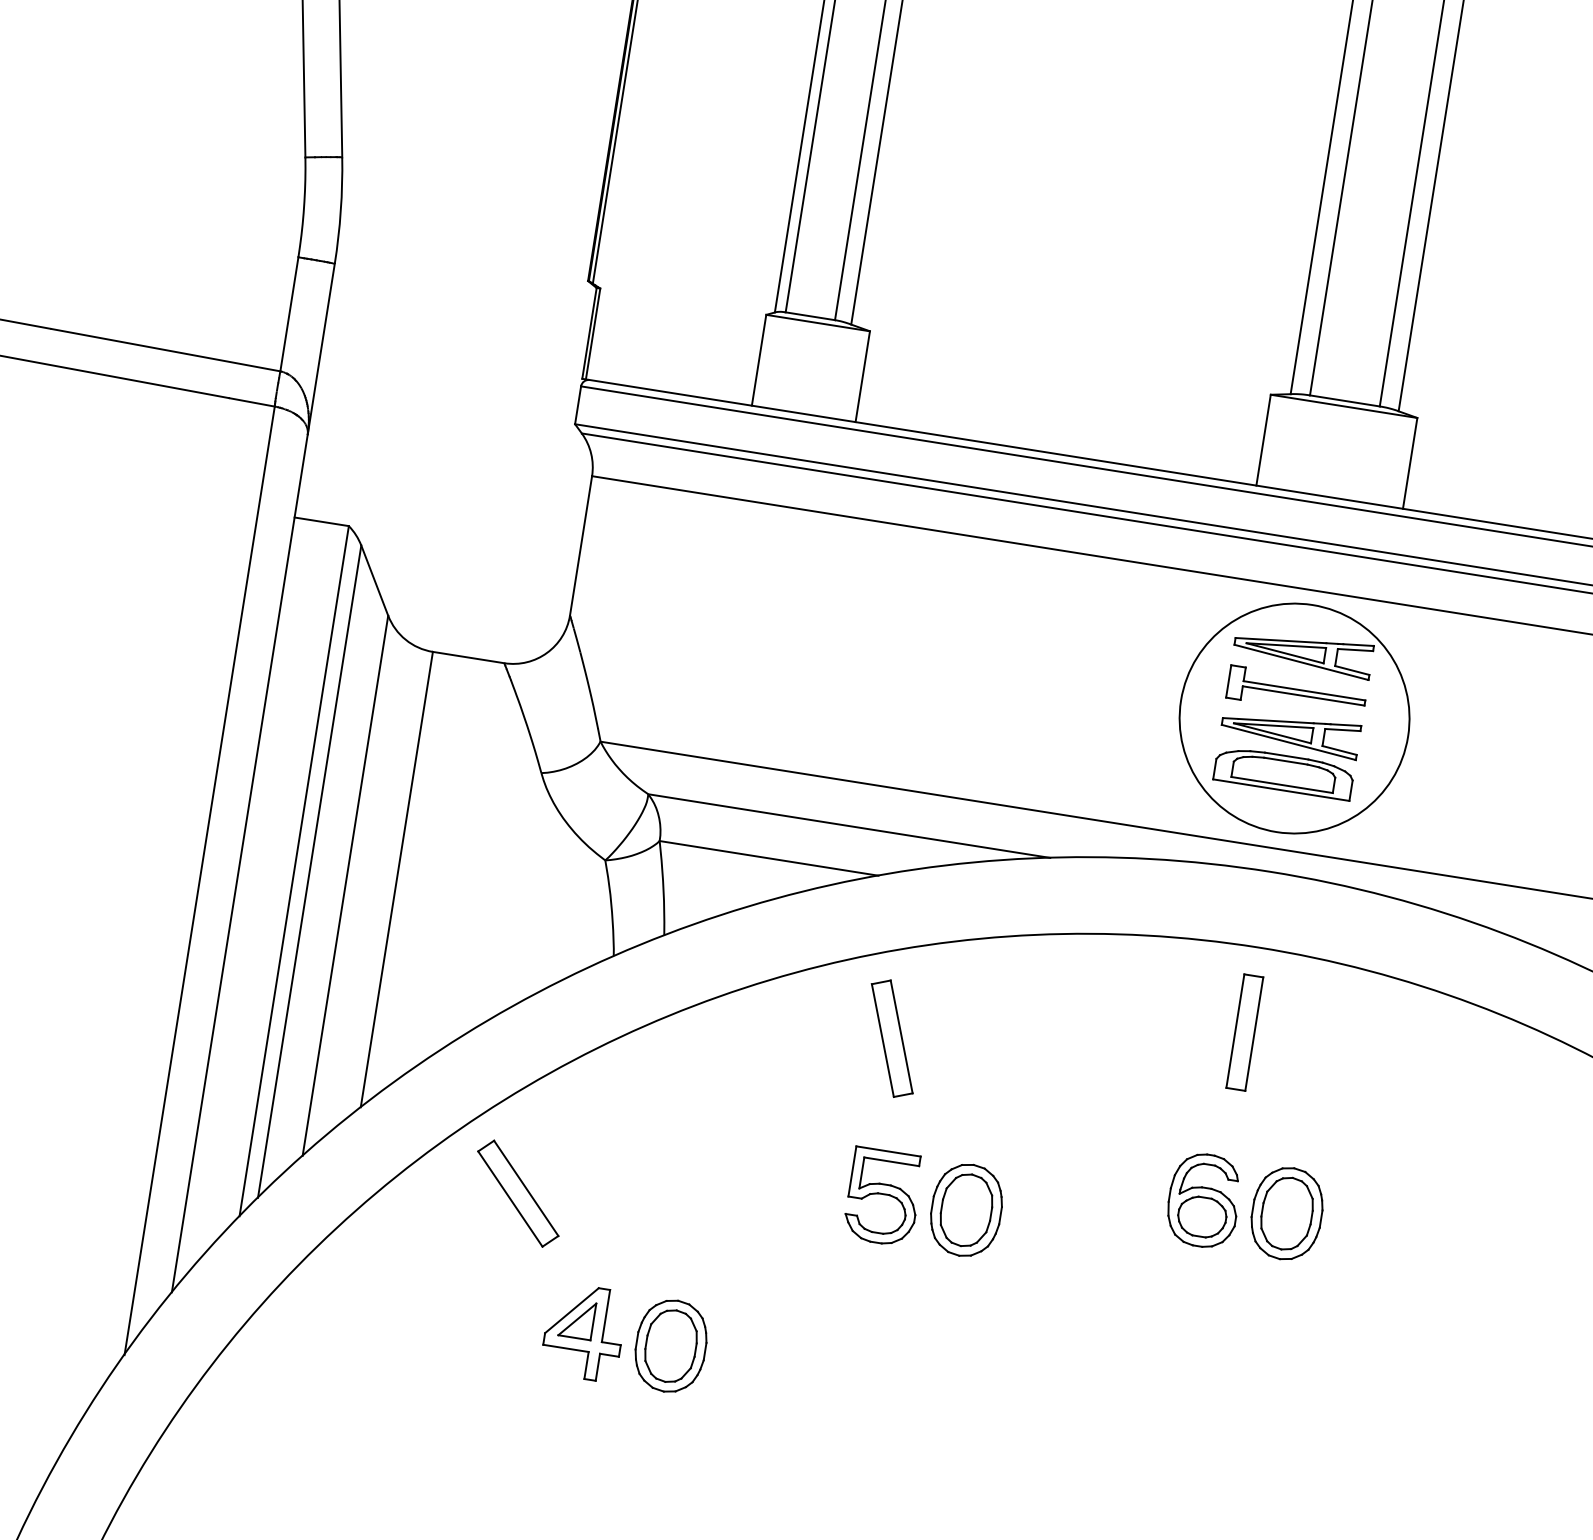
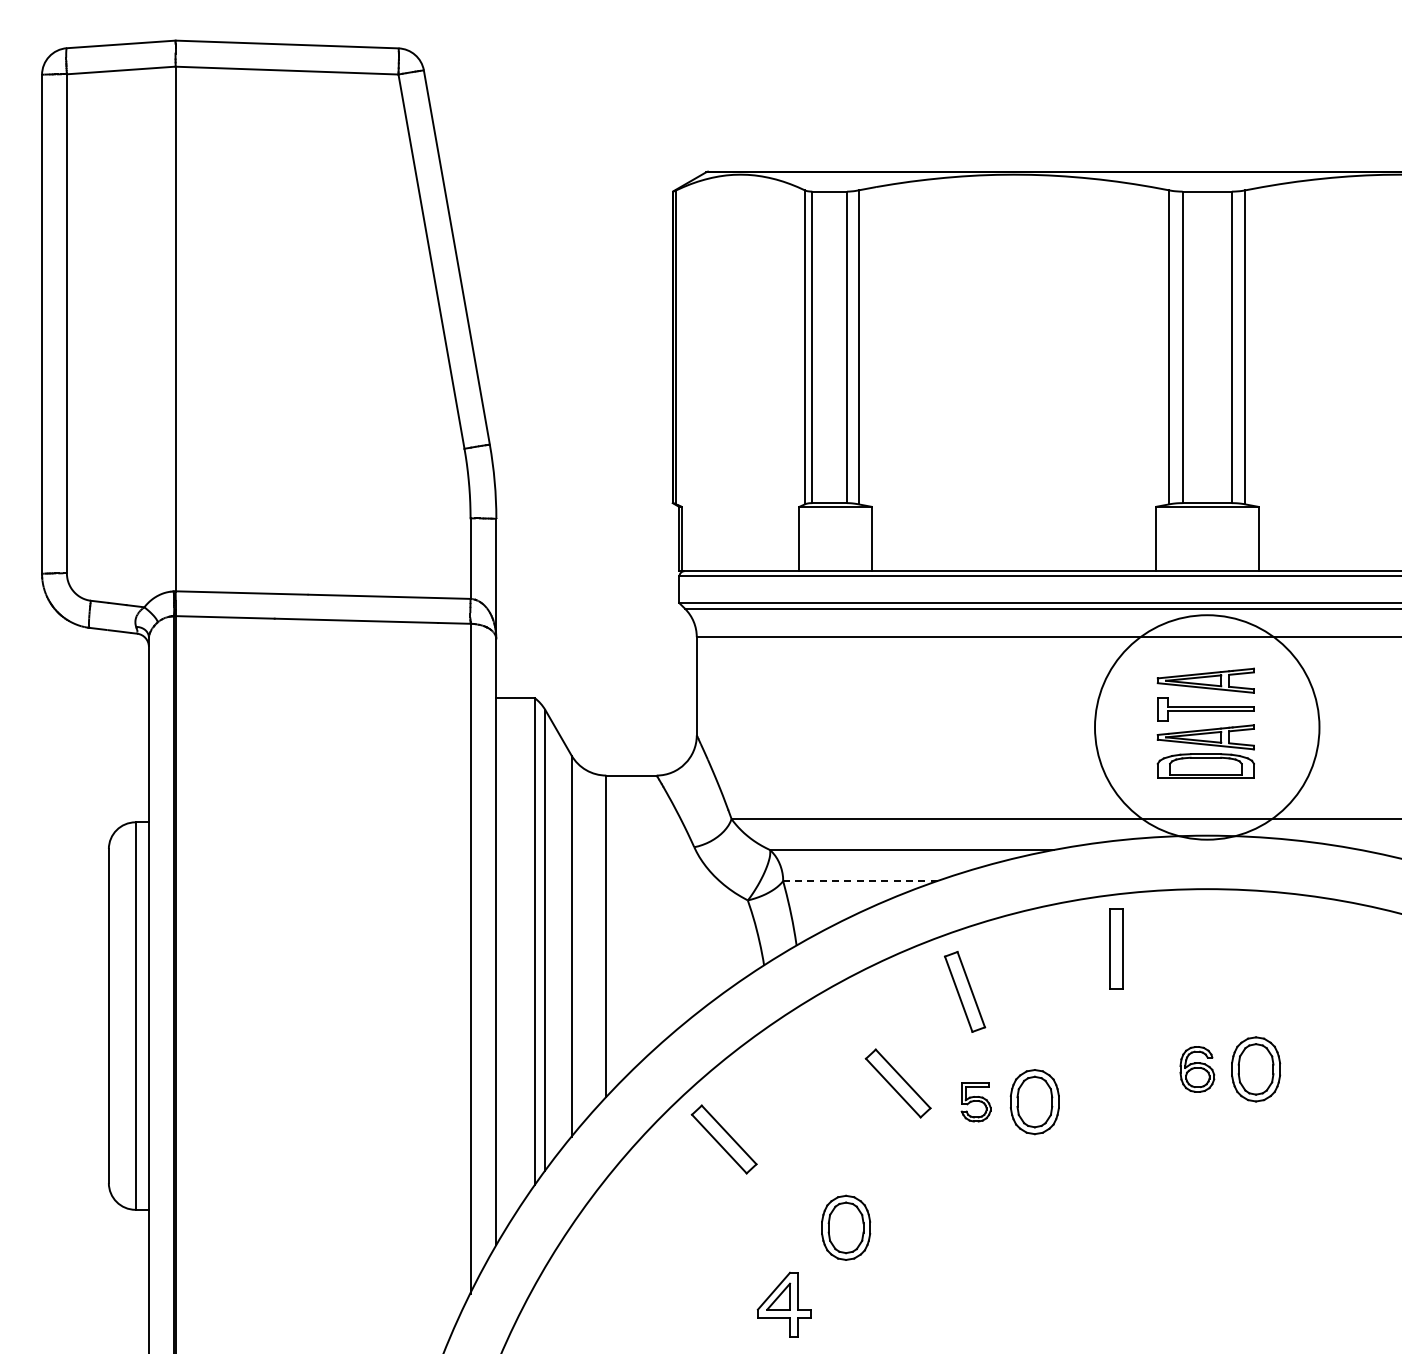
circle: (1294, 718) -> (1207, 727), size x1.4
line: (767, 858) -> (859, 881), solid -> dashed
part: (1245, 1031) -> (1116, 948), moved
part: (776, 1153) -> (897, 1083), added
part: (883, 1197) -> (976, 1102), size x0.6
part: (1204, 1200) -> (1197, 1069), size x0.7
part: (582, 1331) -> (783, 1304), moved

